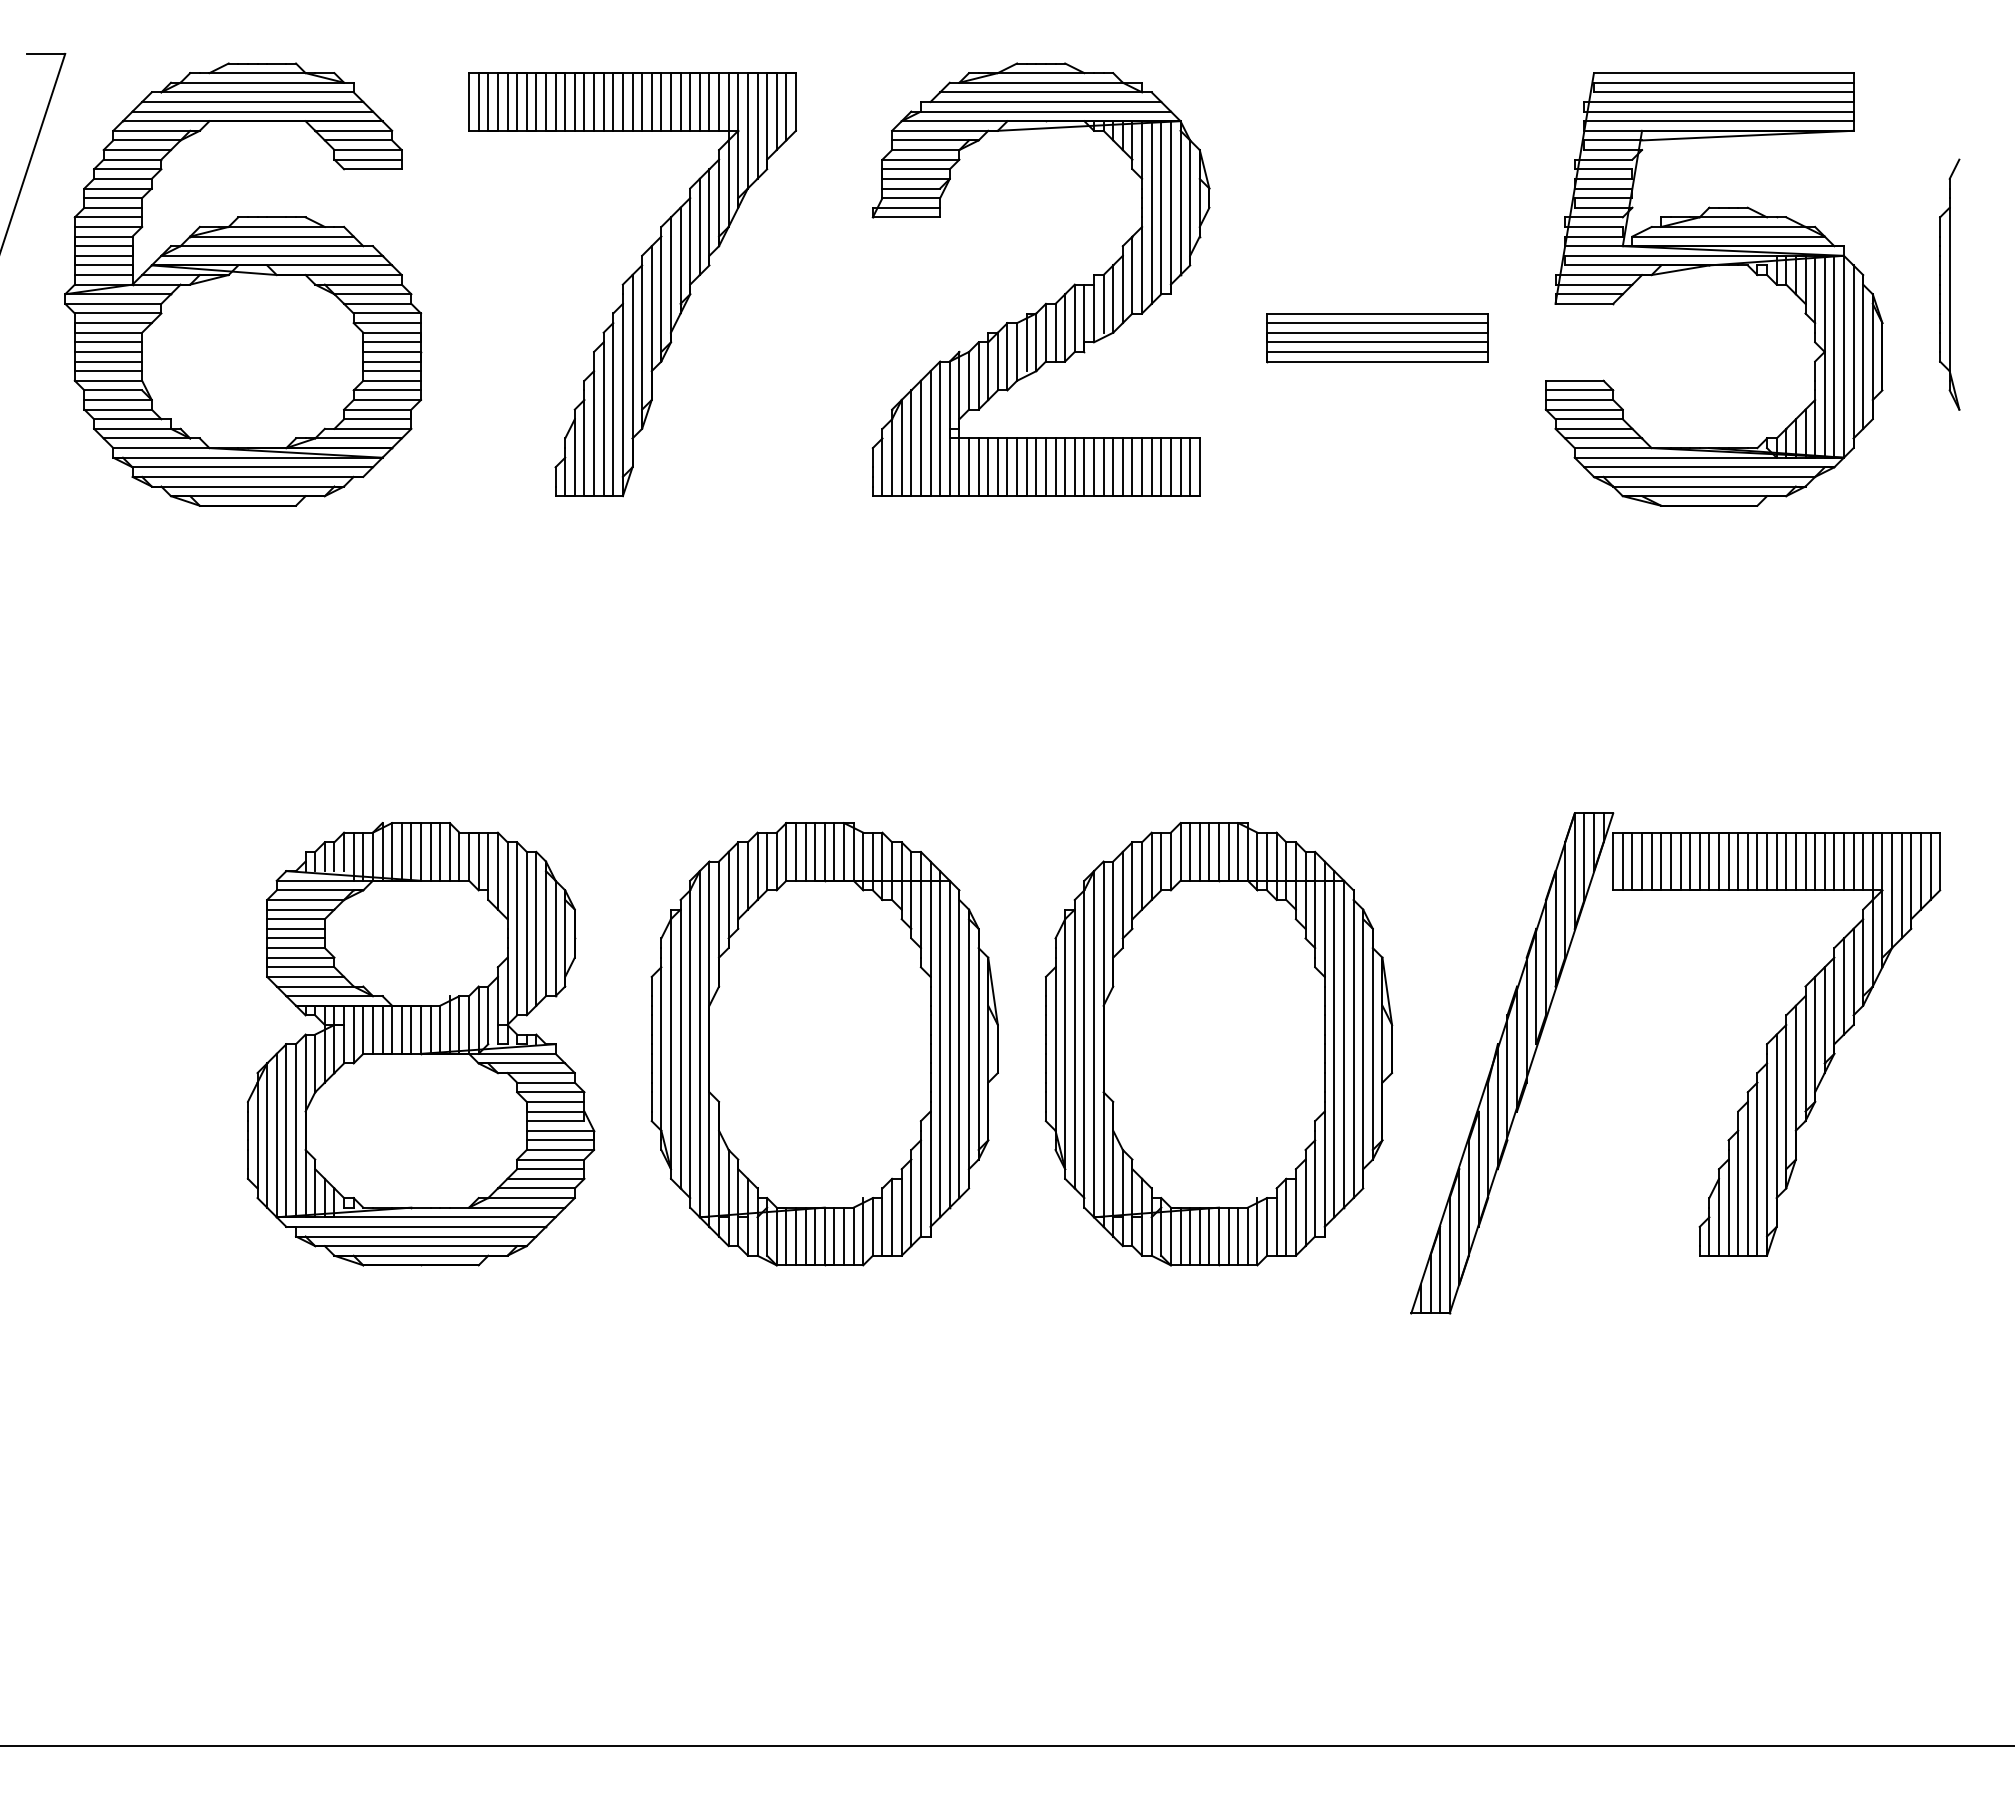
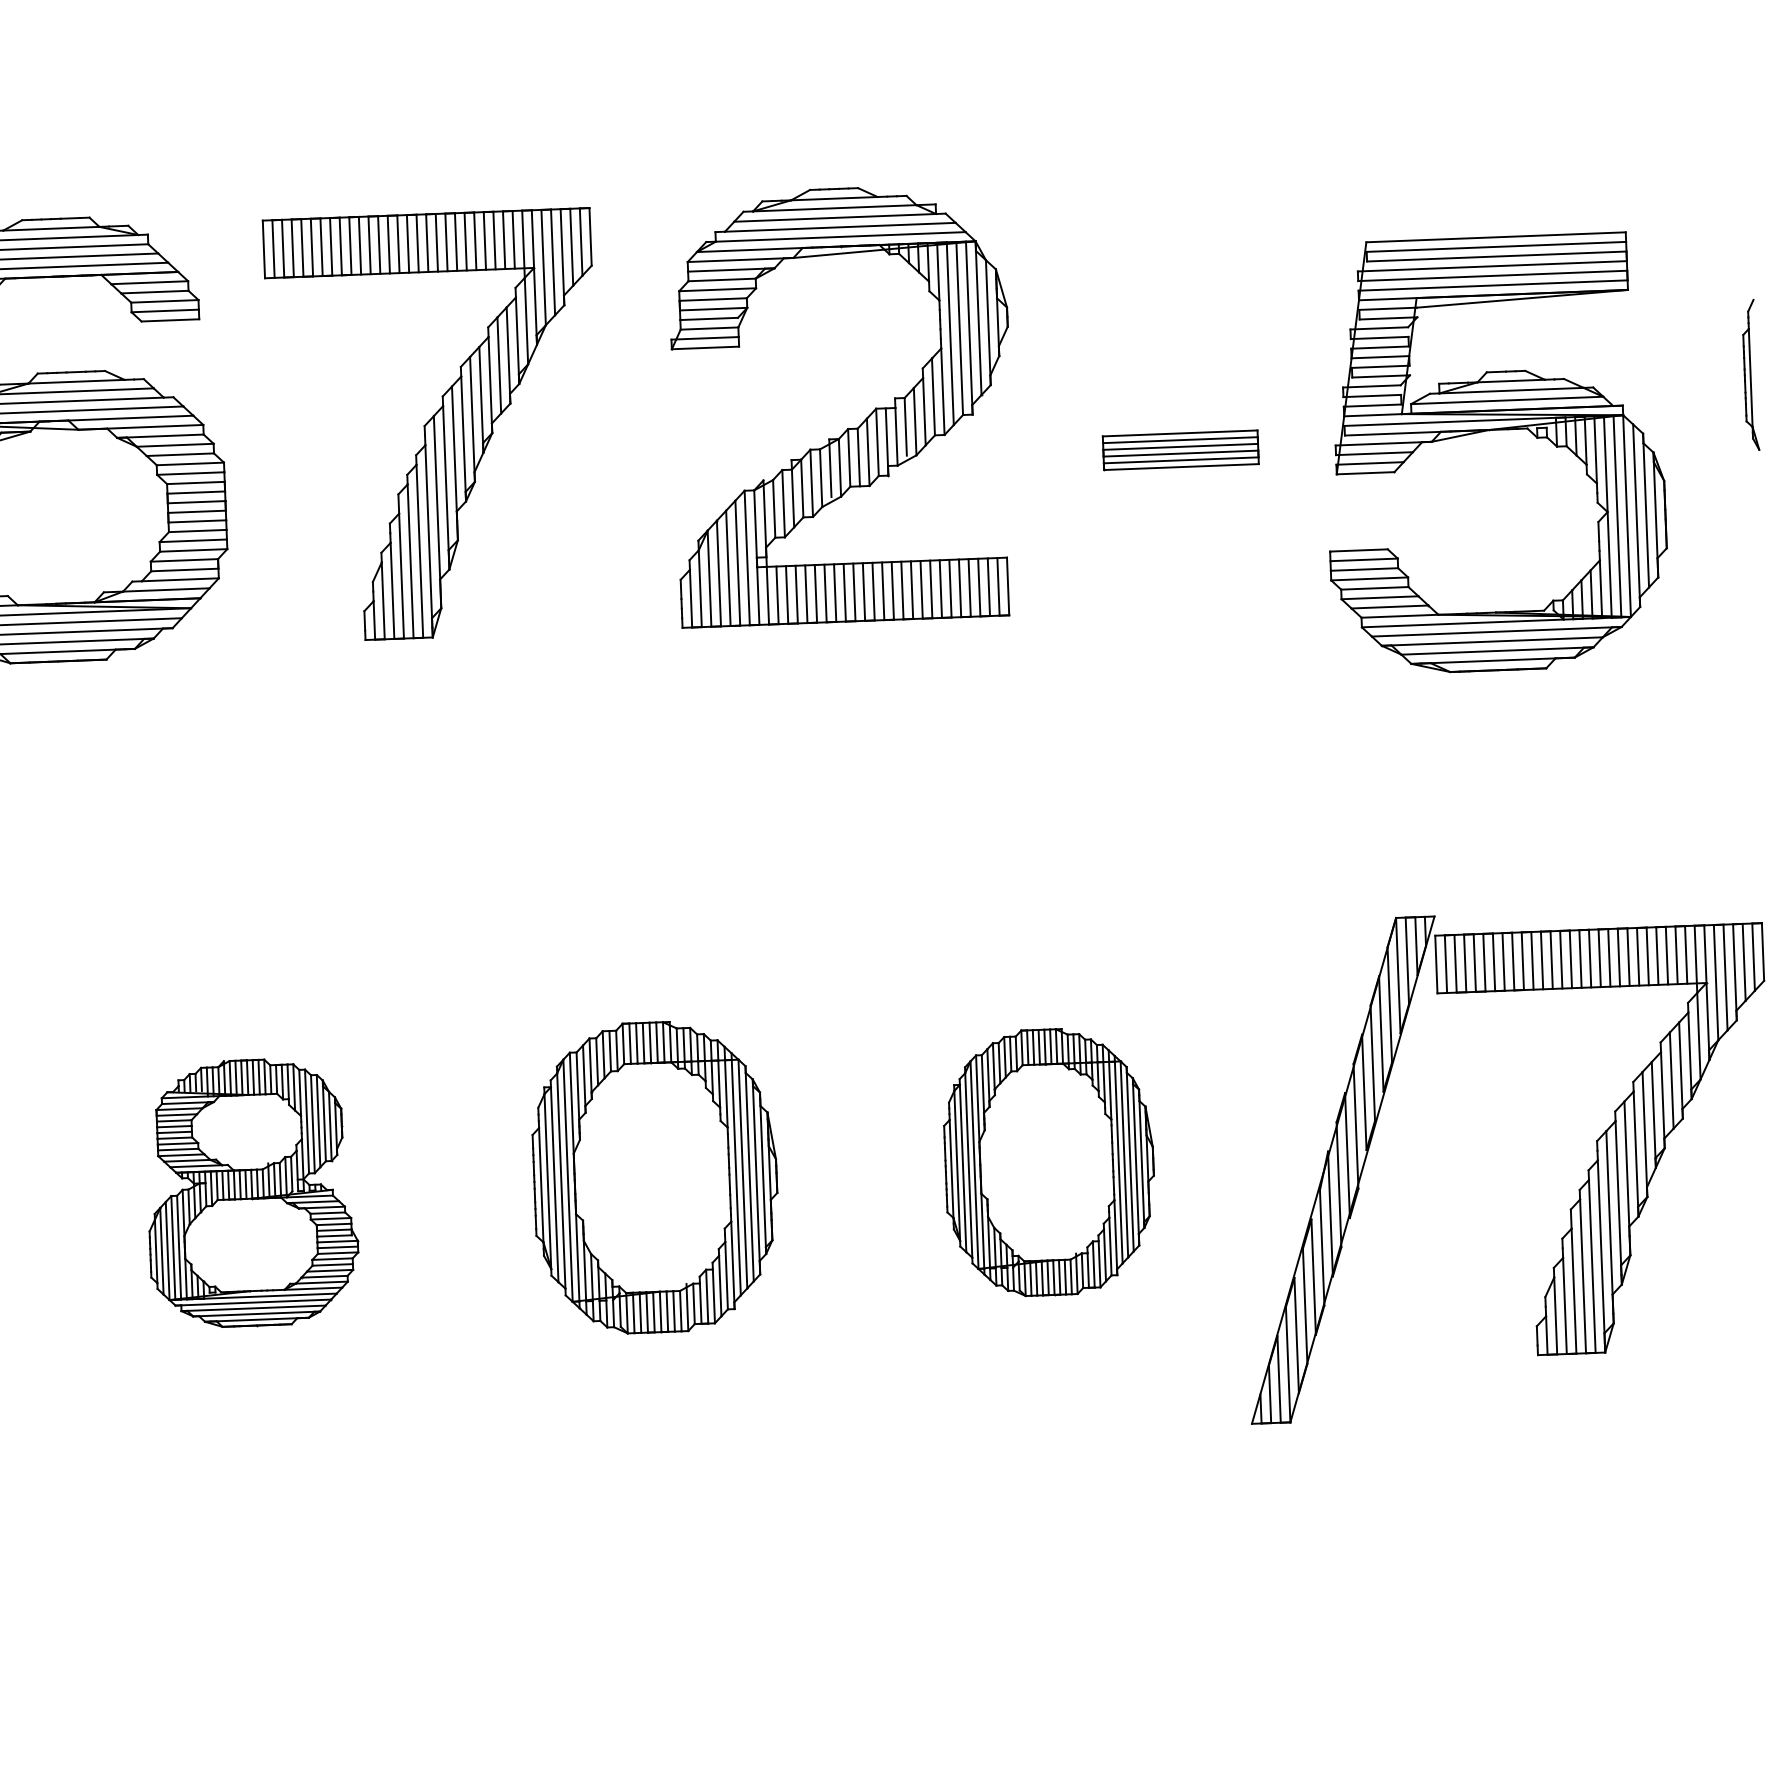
part: (1712, 266) -> (1492, 430), moved
part: (1949, 284) -> (1750, 375), size x0.6
part: (1377, 338) -> (1180, 450), size x0.7
part: (420, 1044) -> (251, 1193), size x0.6
part: (824, 1044) -> (655, 1177), size x0.7
part: (1218, 1044) -> (1048, 1162), size x0.6

